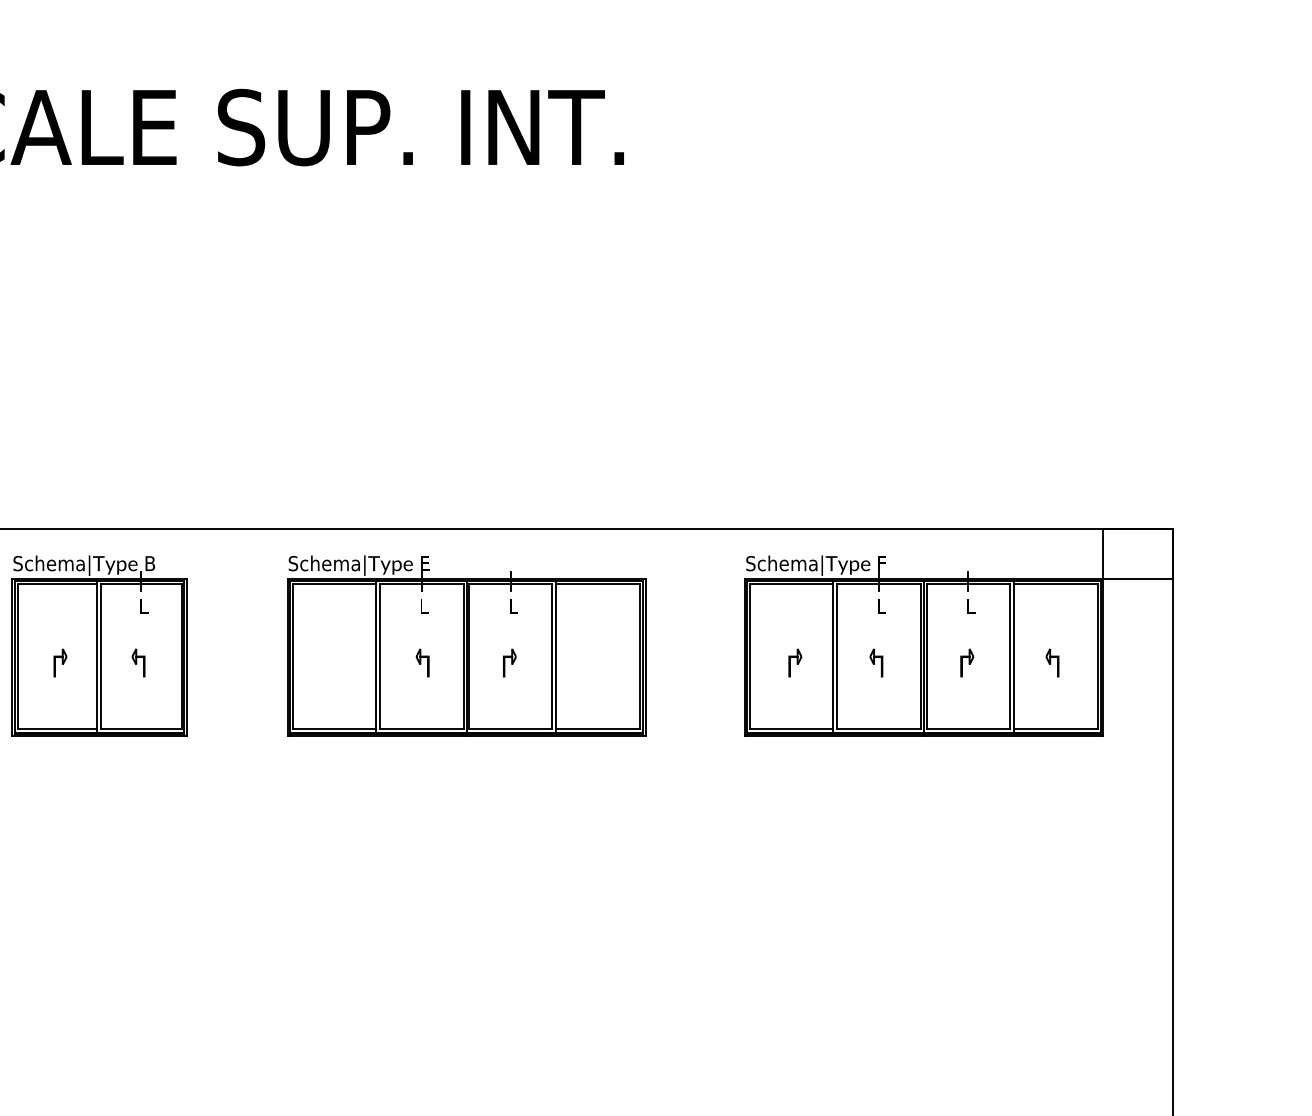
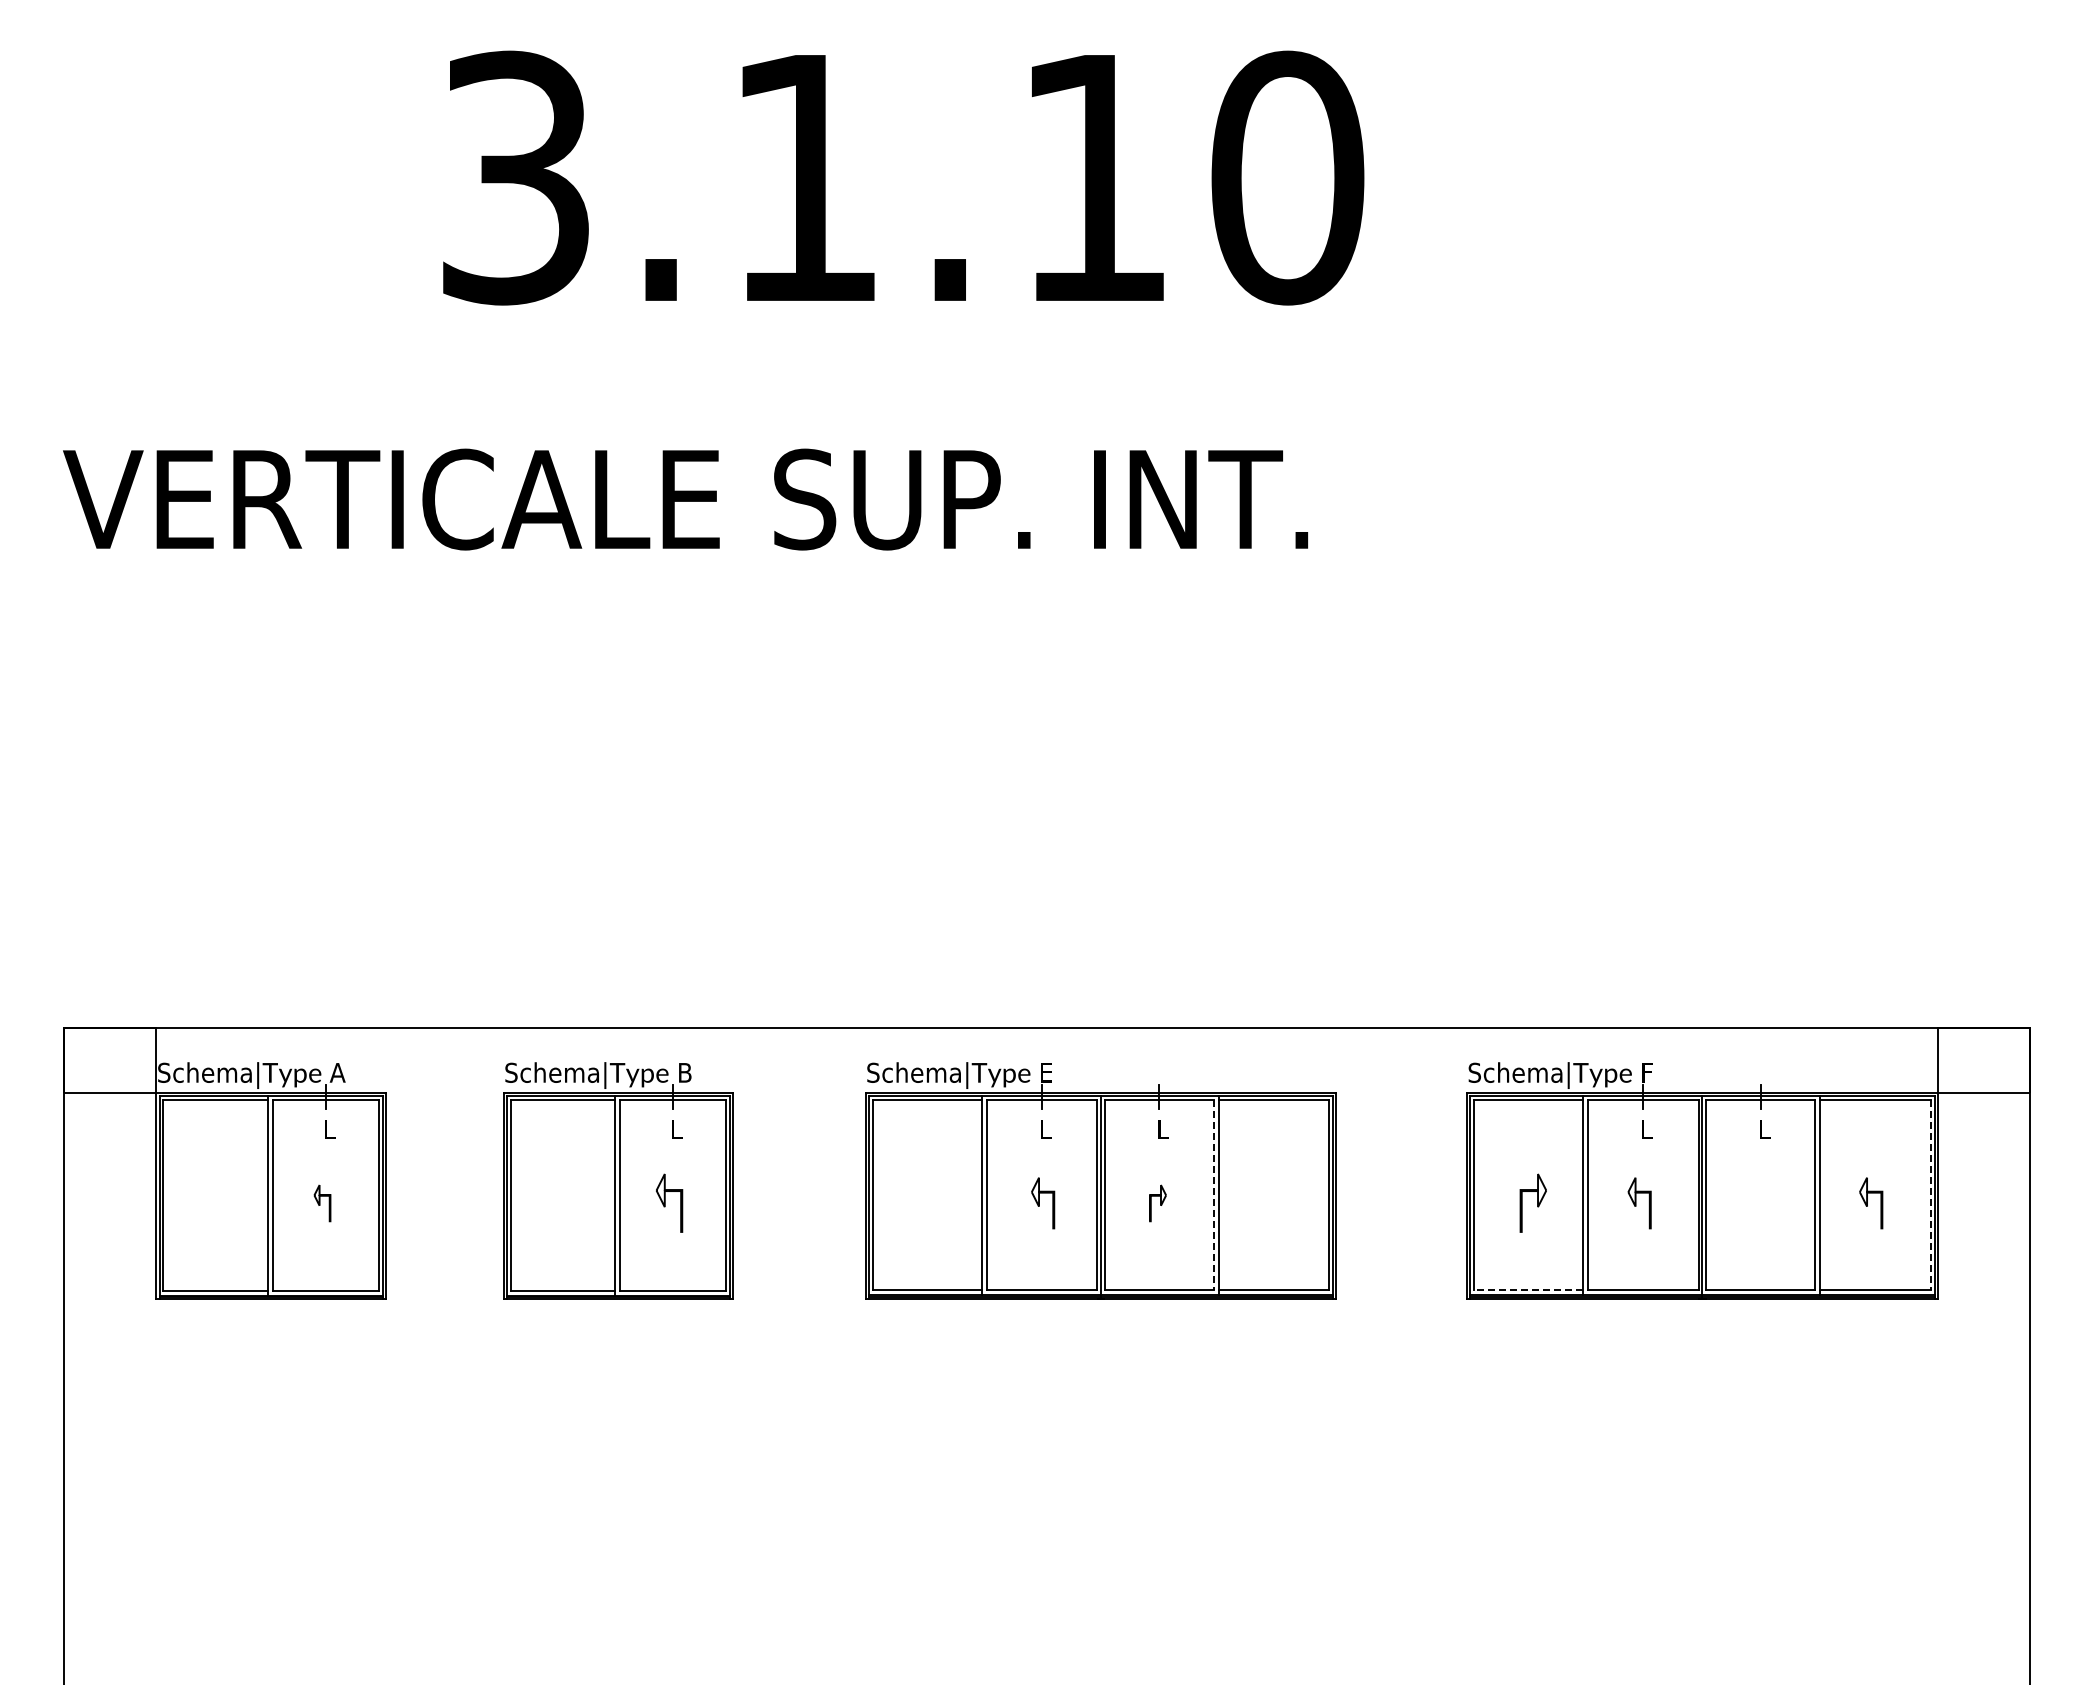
line: (552, 656) -> (1213, 1195), solid -> dashed
line: (1097, 656) -> (1930, 1195), solid -> dashed
part: (60, 662) -> (566, 1203), removed
part: (138, 662) -> (669, 1203), size x1.6
part: (422, 662) -> (1043, 1203), size x1.4
part: (795, 662) -> (1533, 1203), size x1.6
part: (876, 662) -> (1639, 1203), size x1.4
part: (967, 662) -> (1759, 1203), removed
part: (1052, 662) -> (1871, 1203), size x1.4
line: (791, 729) -> (1528, 1290), solid -> dashed

